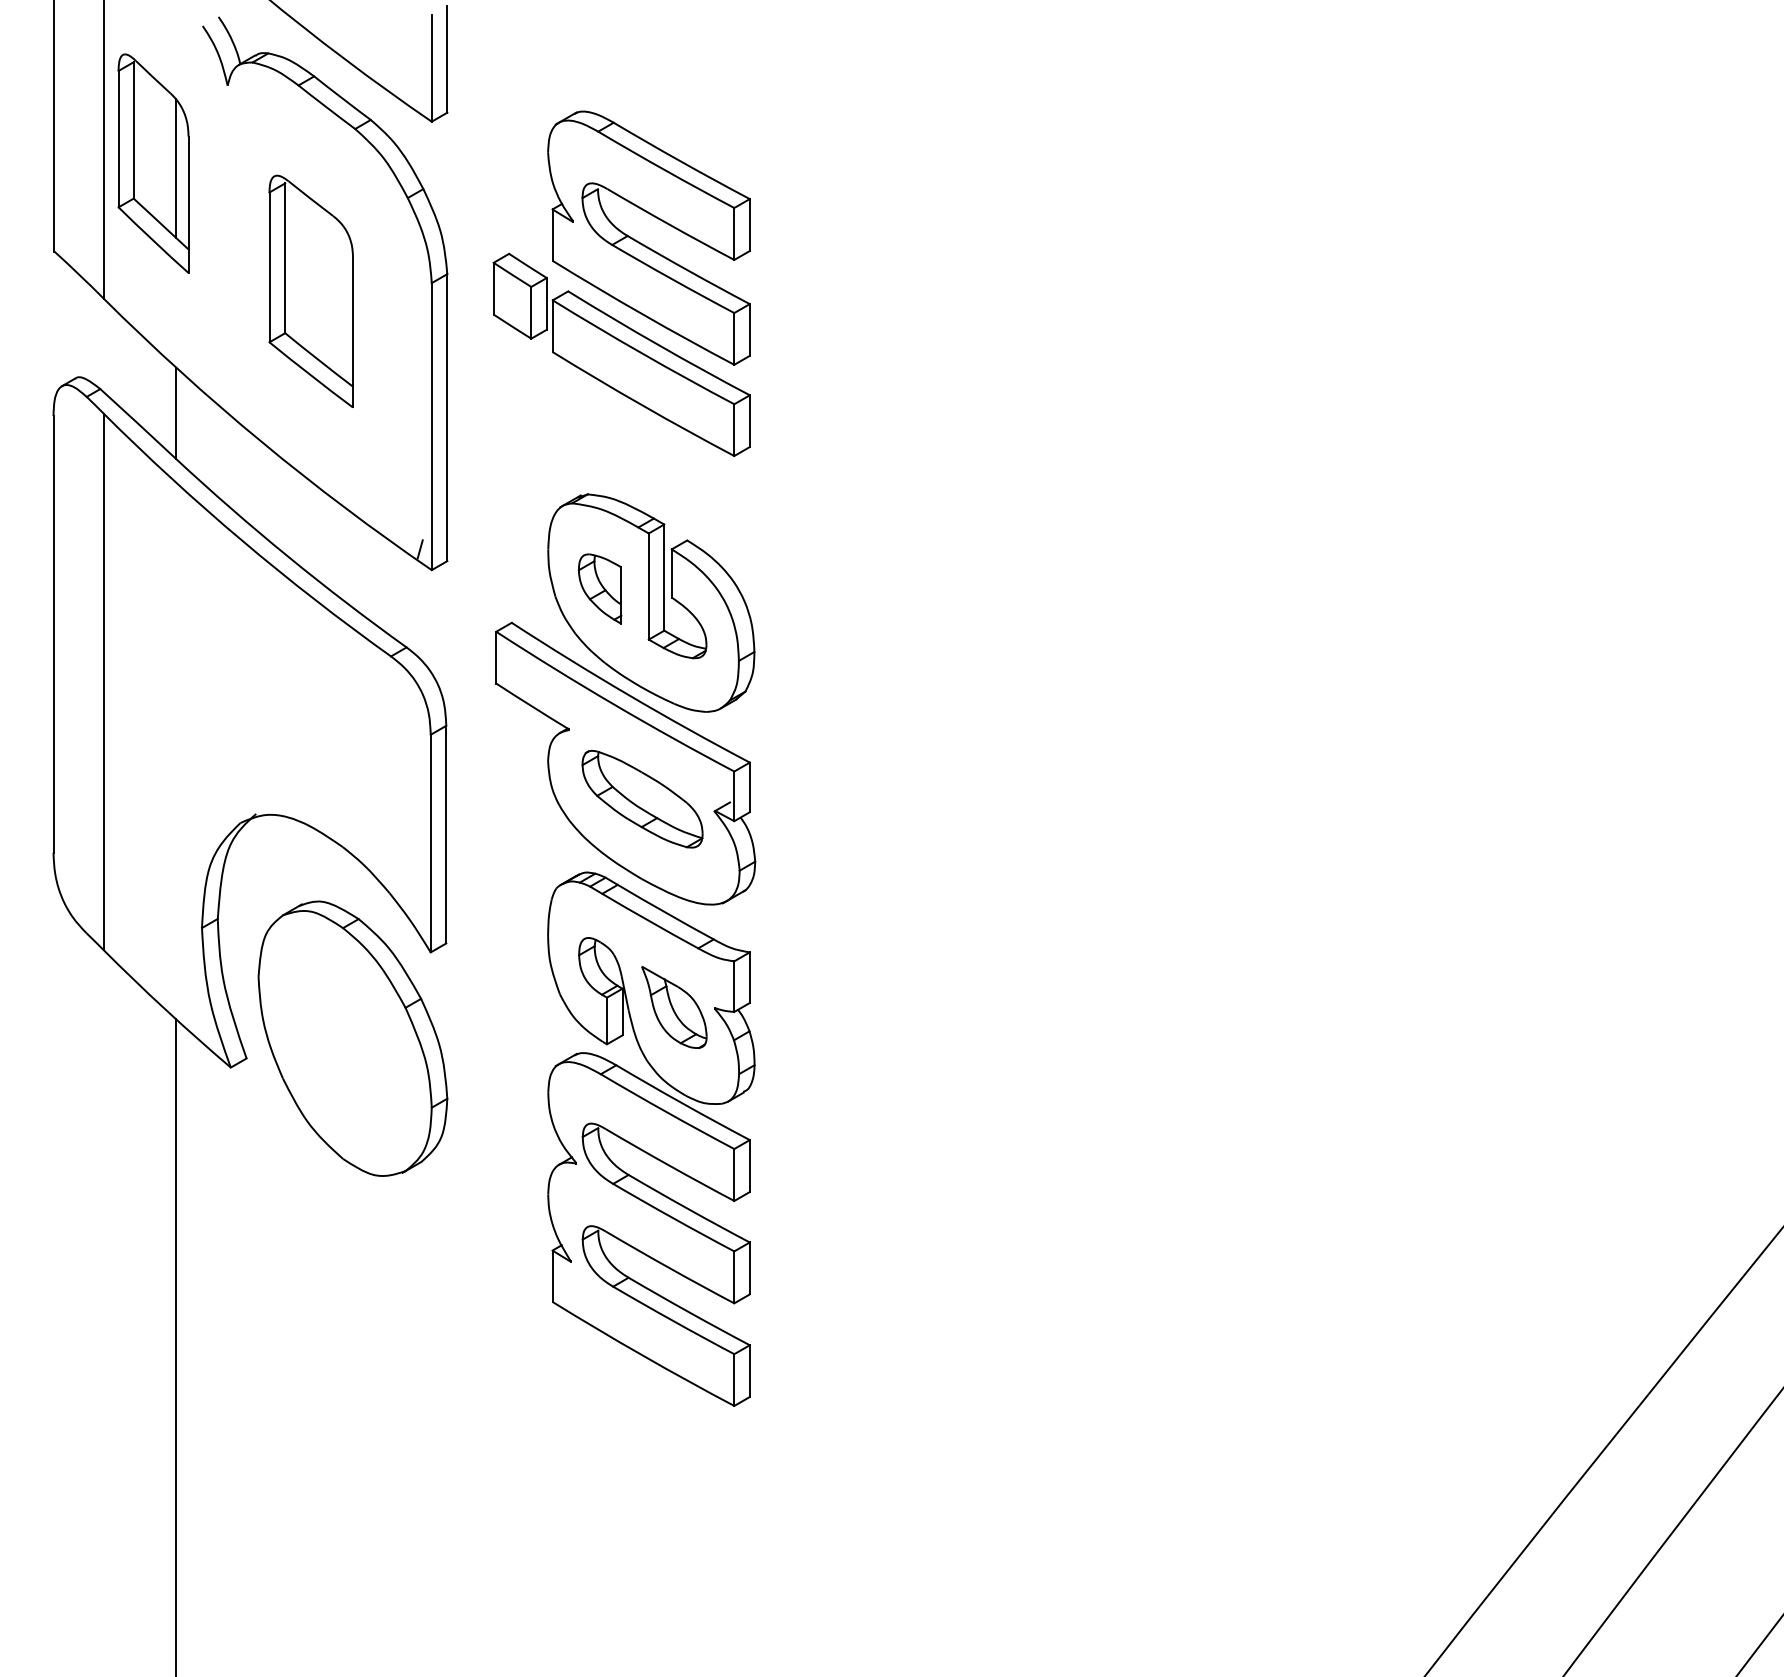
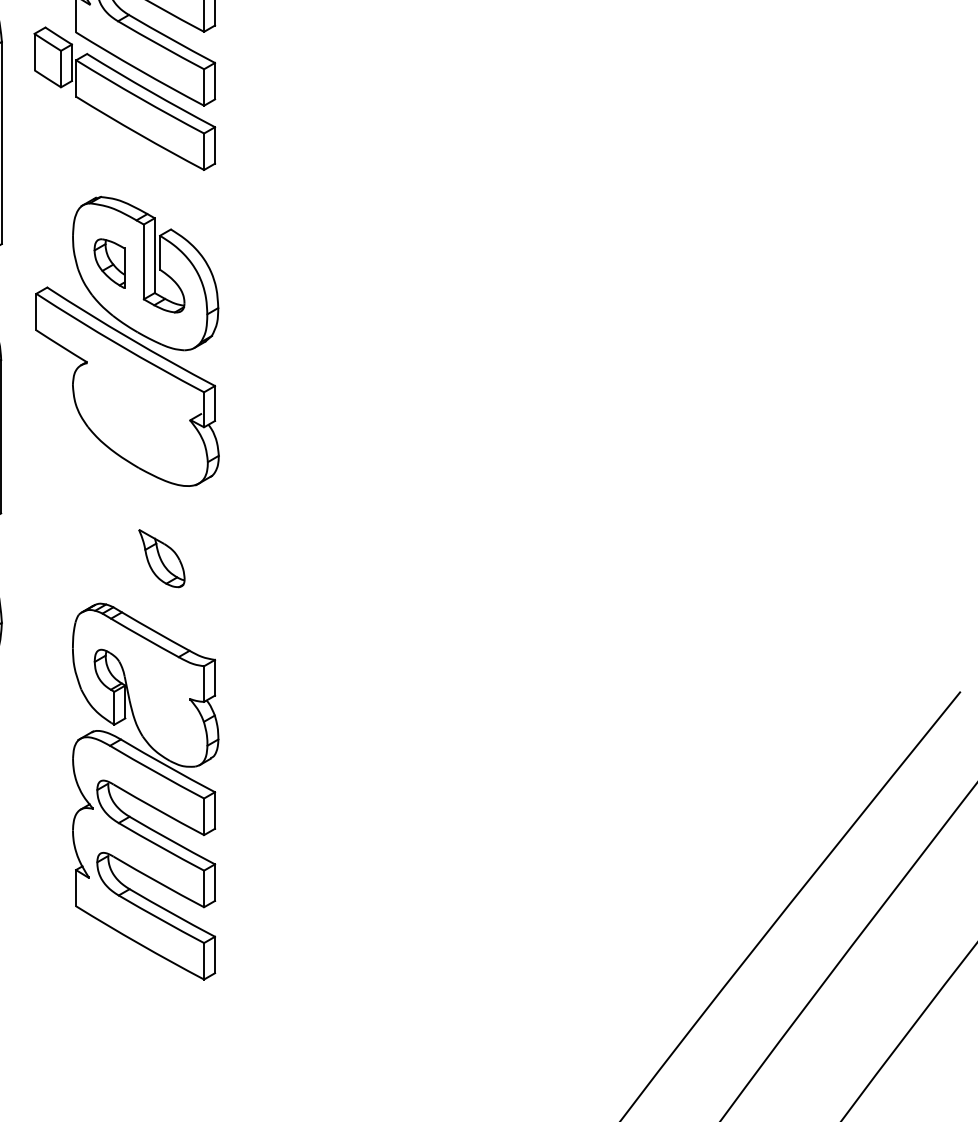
part: (642, 798) -> (139, 411), removed
part: (651, 1138) -> (145, 791), moved

